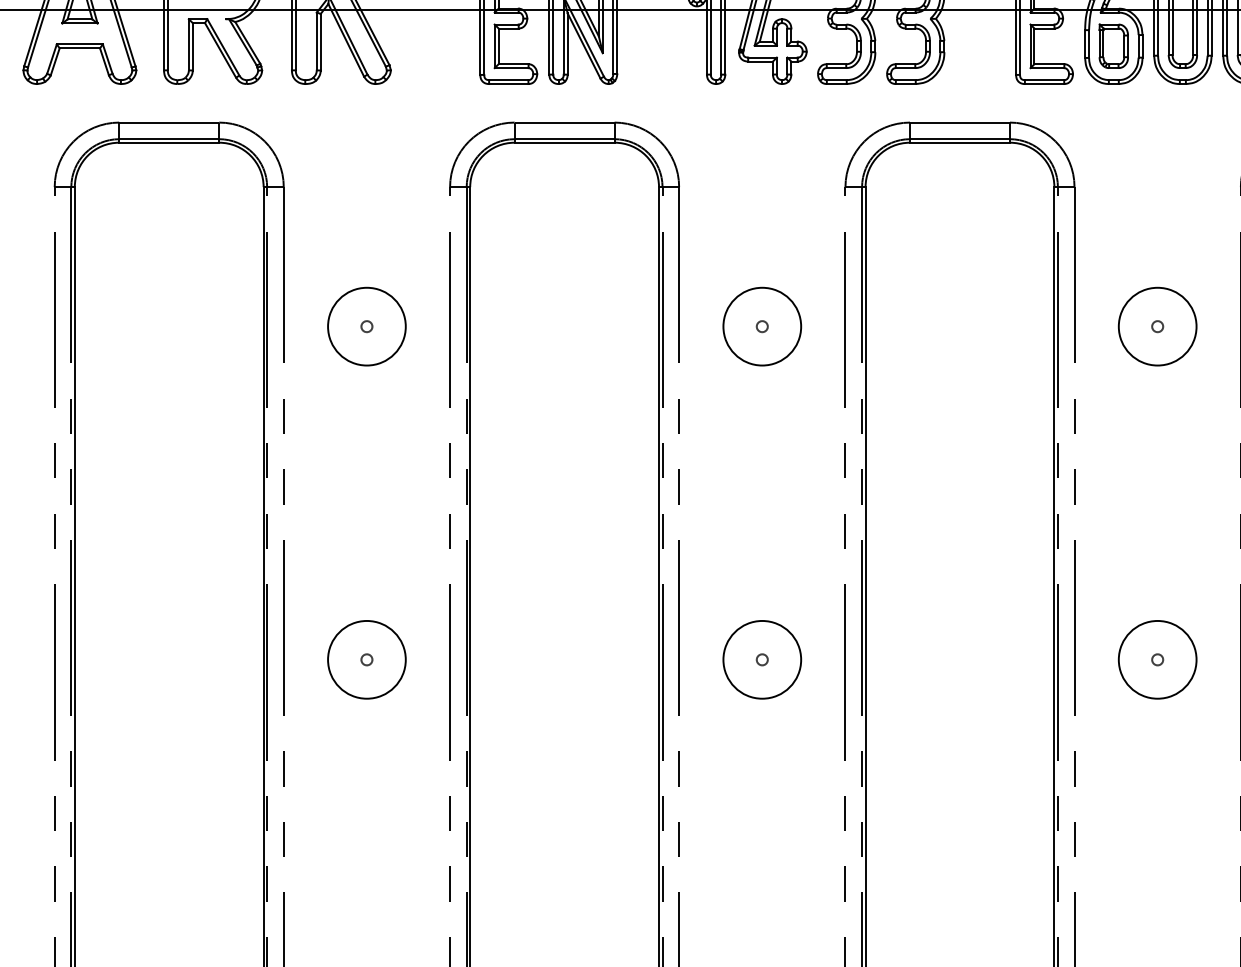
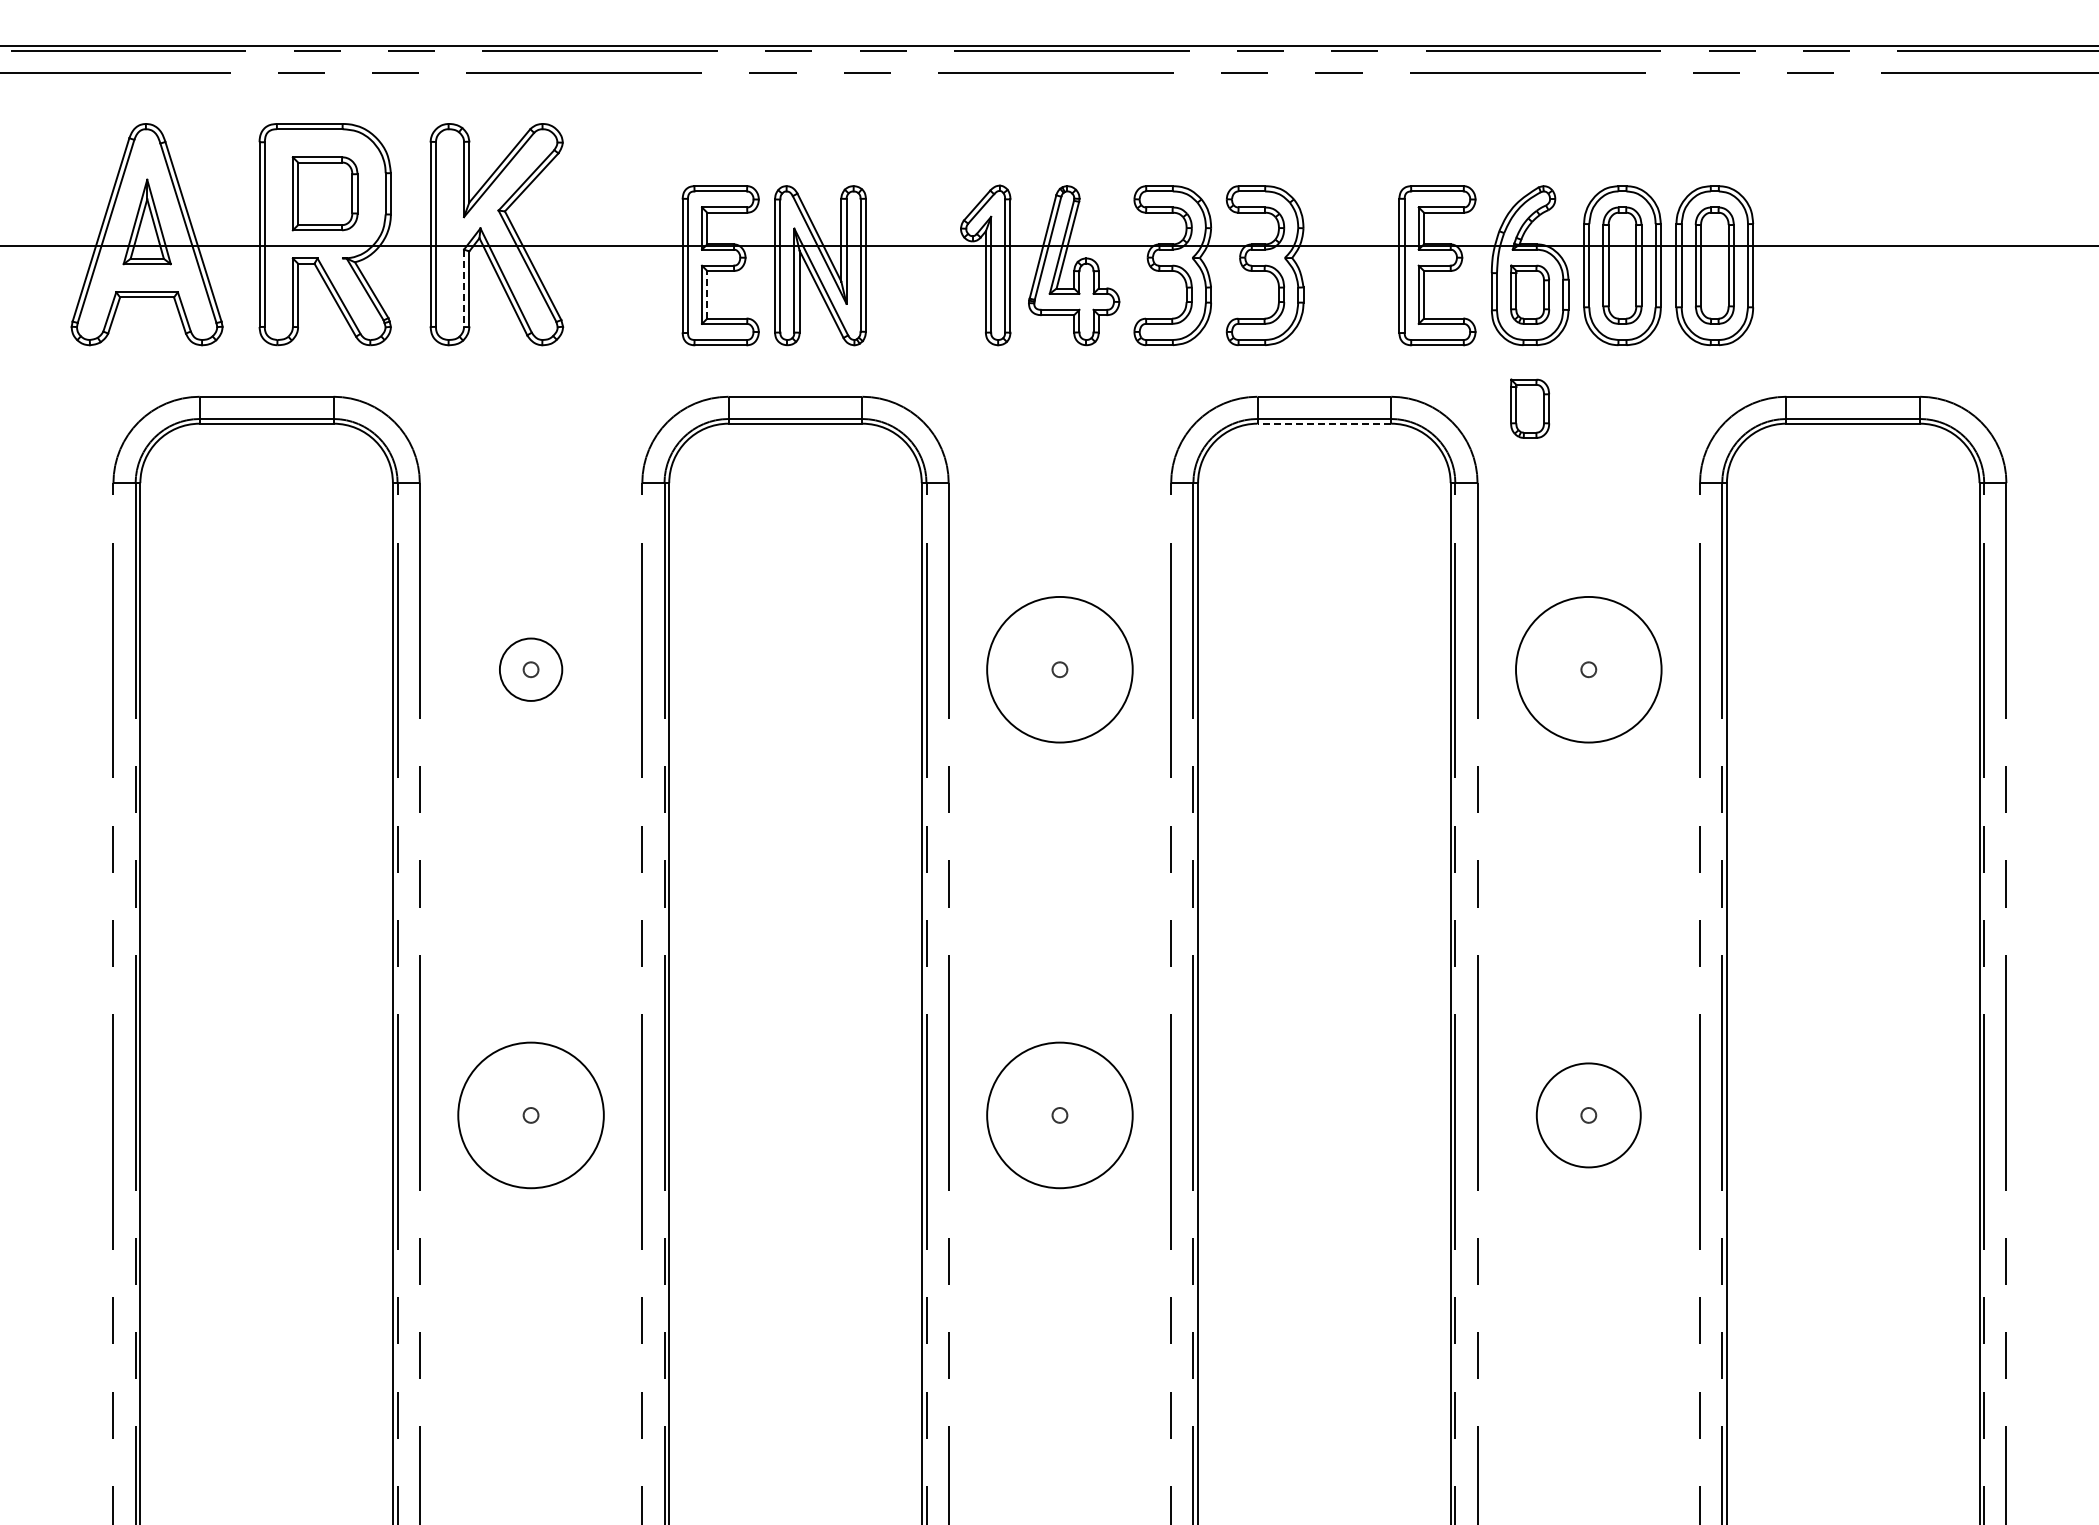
line: (317, 41) -> (464, 288), solid -> dashed
line: (498, 46) -> (707, 294), solid -> dashed
part: (1114, 131) -> (1530, 408), added
line: (960, 142) -> (1324, 423), solid -> dashed
circle: (367, 326) -> (531, 669), size x0.6
circle: (761, 326) -> (1059, 669), size x1.4
circle: (1157, 326) -> (1588, 669), size x1.4
circle: (367, 659) -> (531, 1115), size x1.4
circle: (761, 659) -> (1059, 1115), size x1.4

